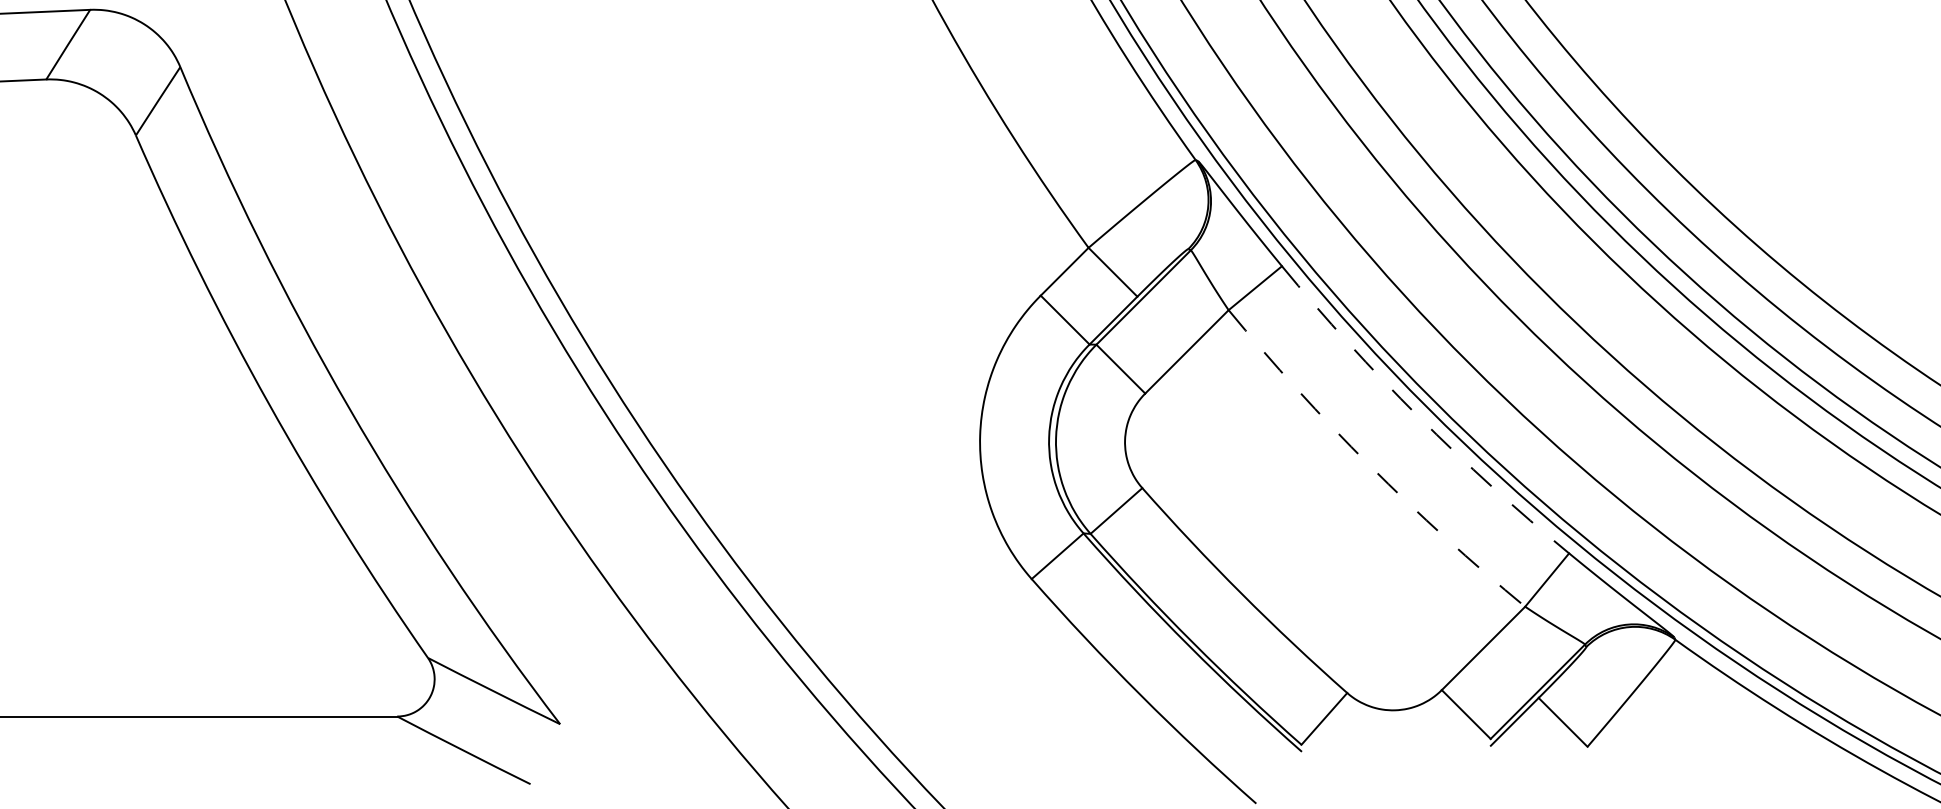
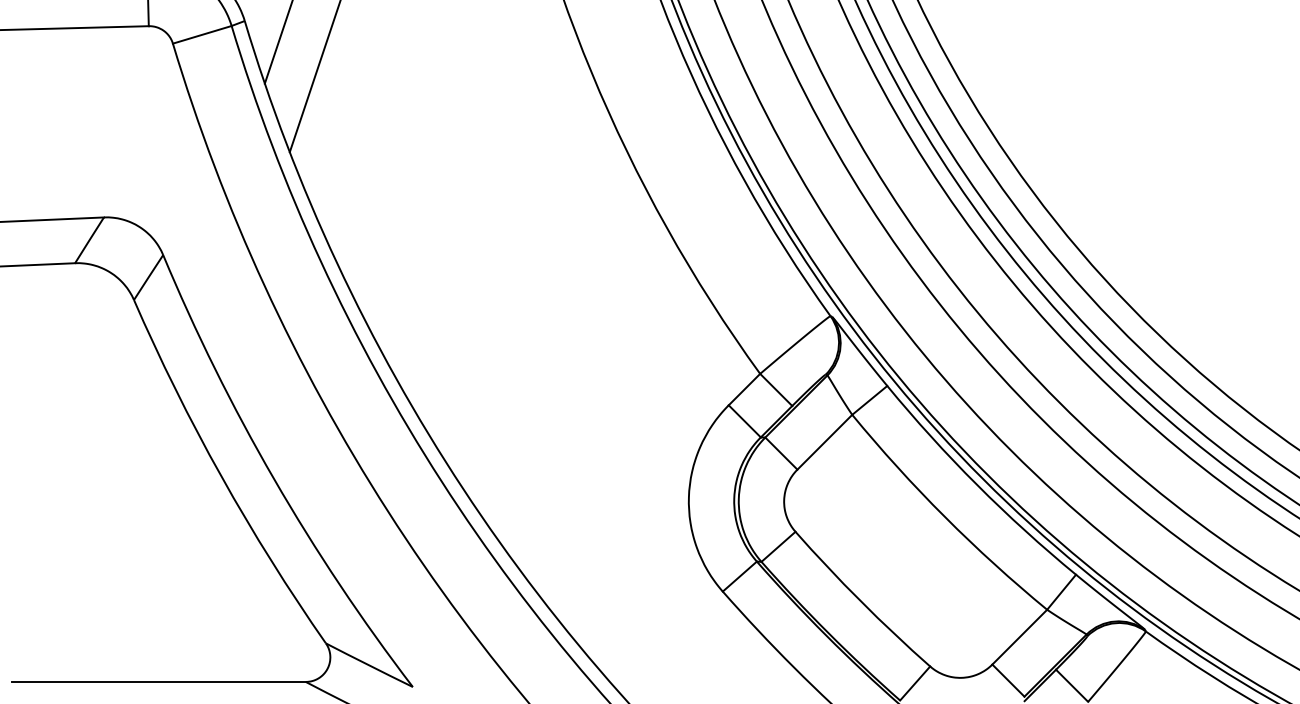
arc: (1419, 416) -> (977, 484), dashed -> solid
arc: (1370, 466) -> (945, 517), dashed -> solid

